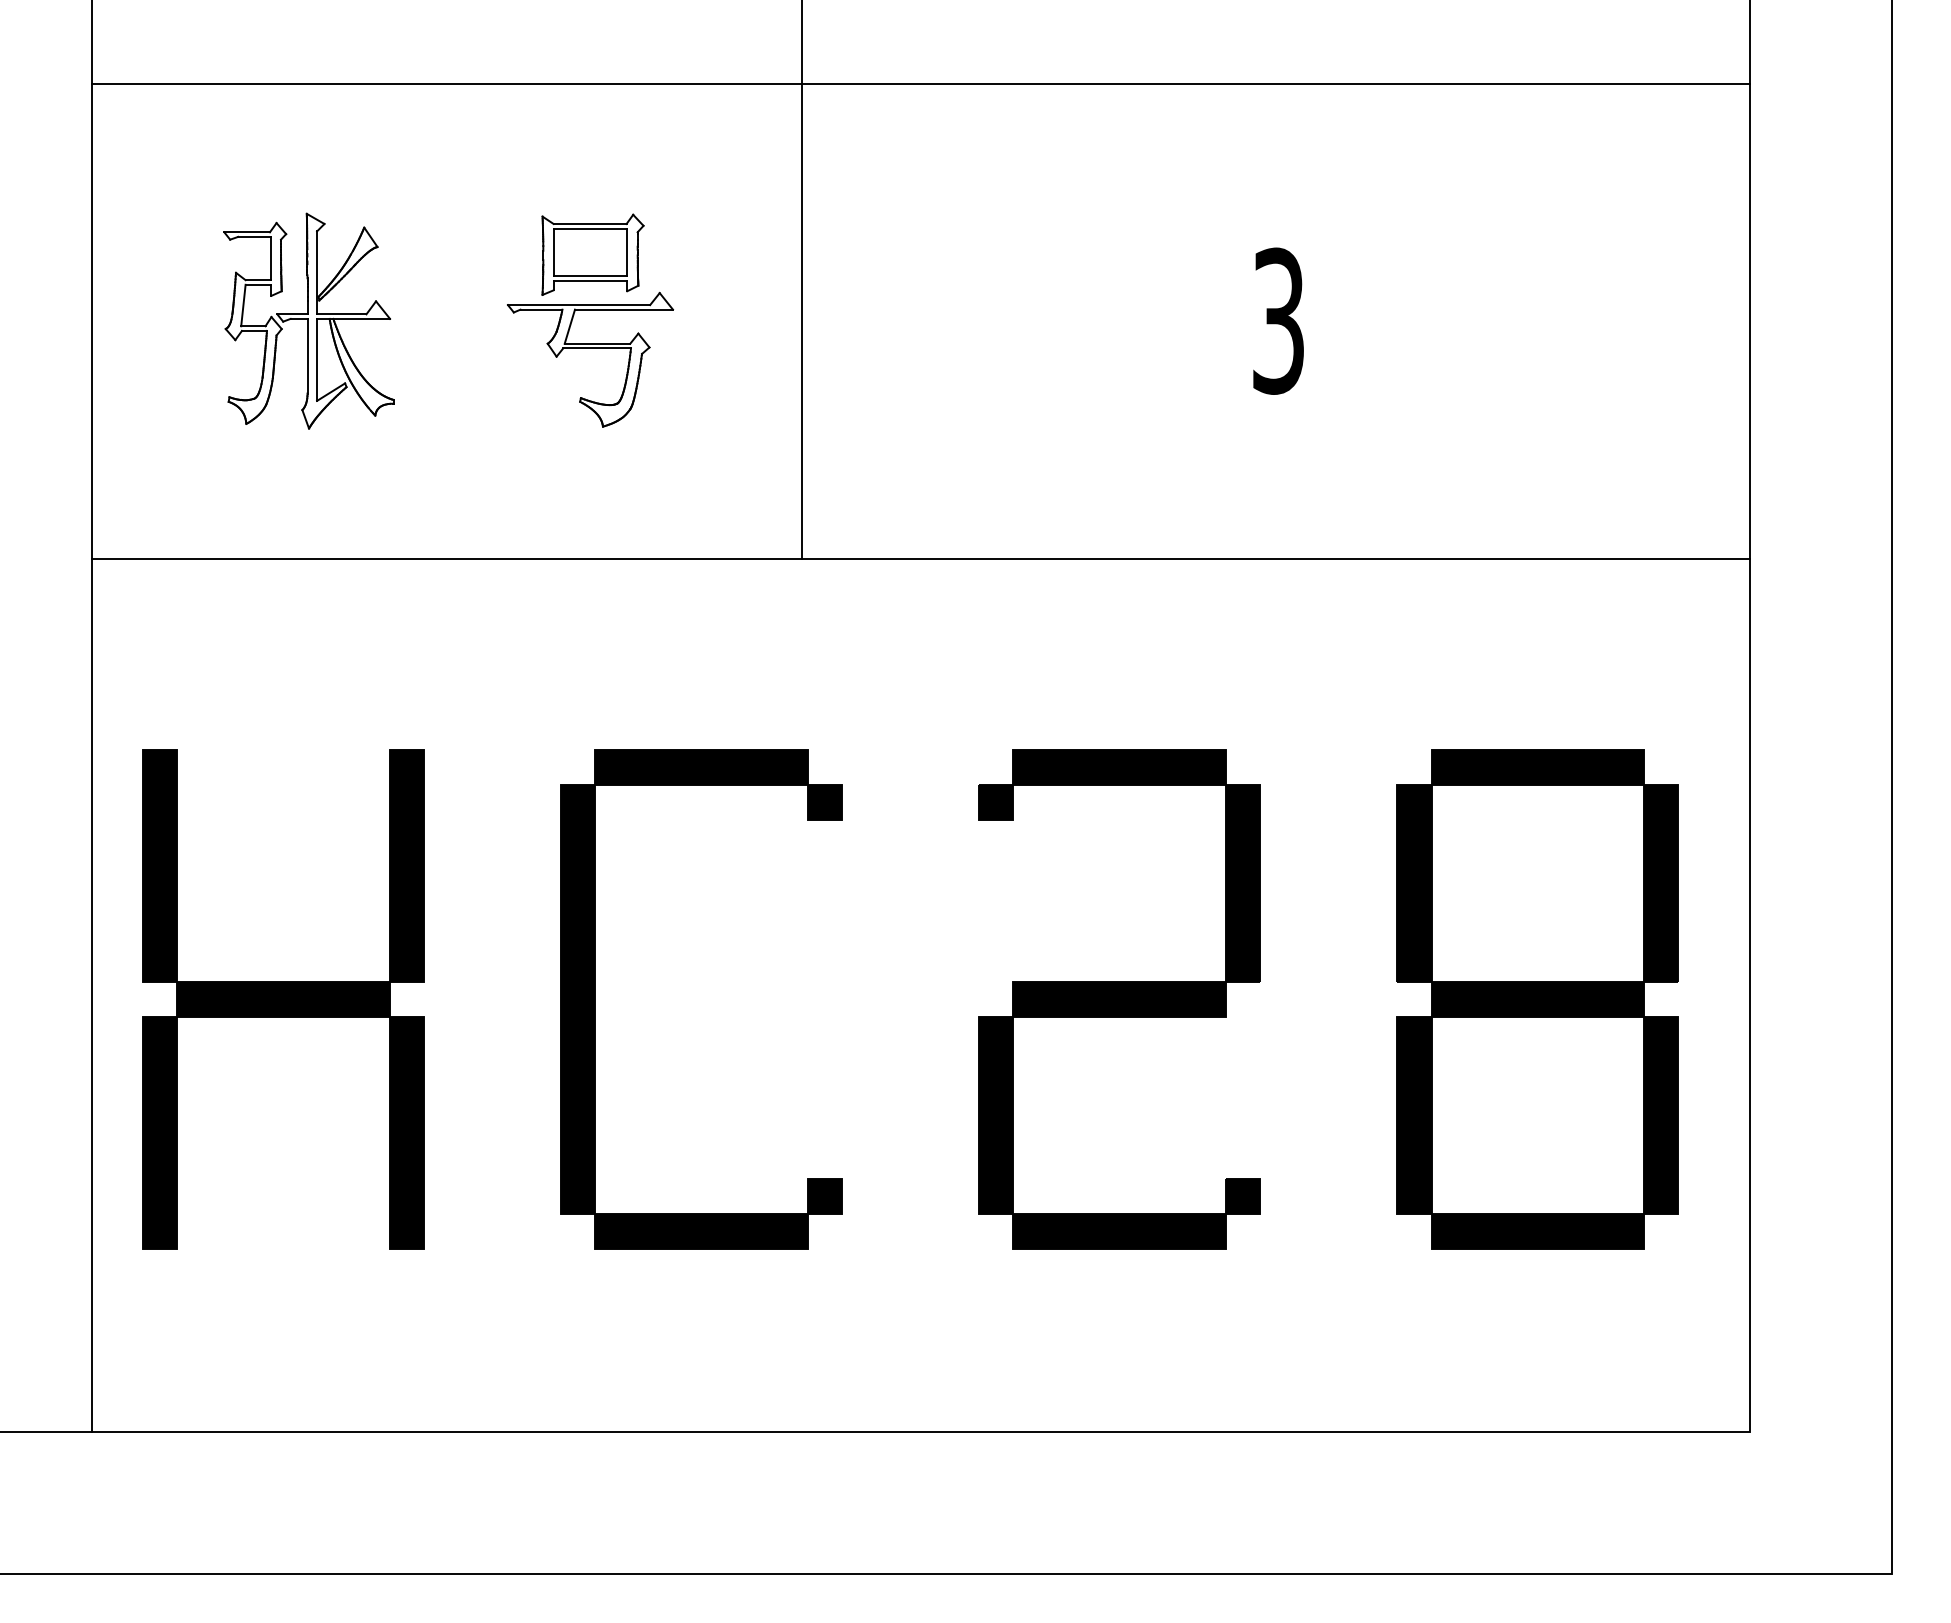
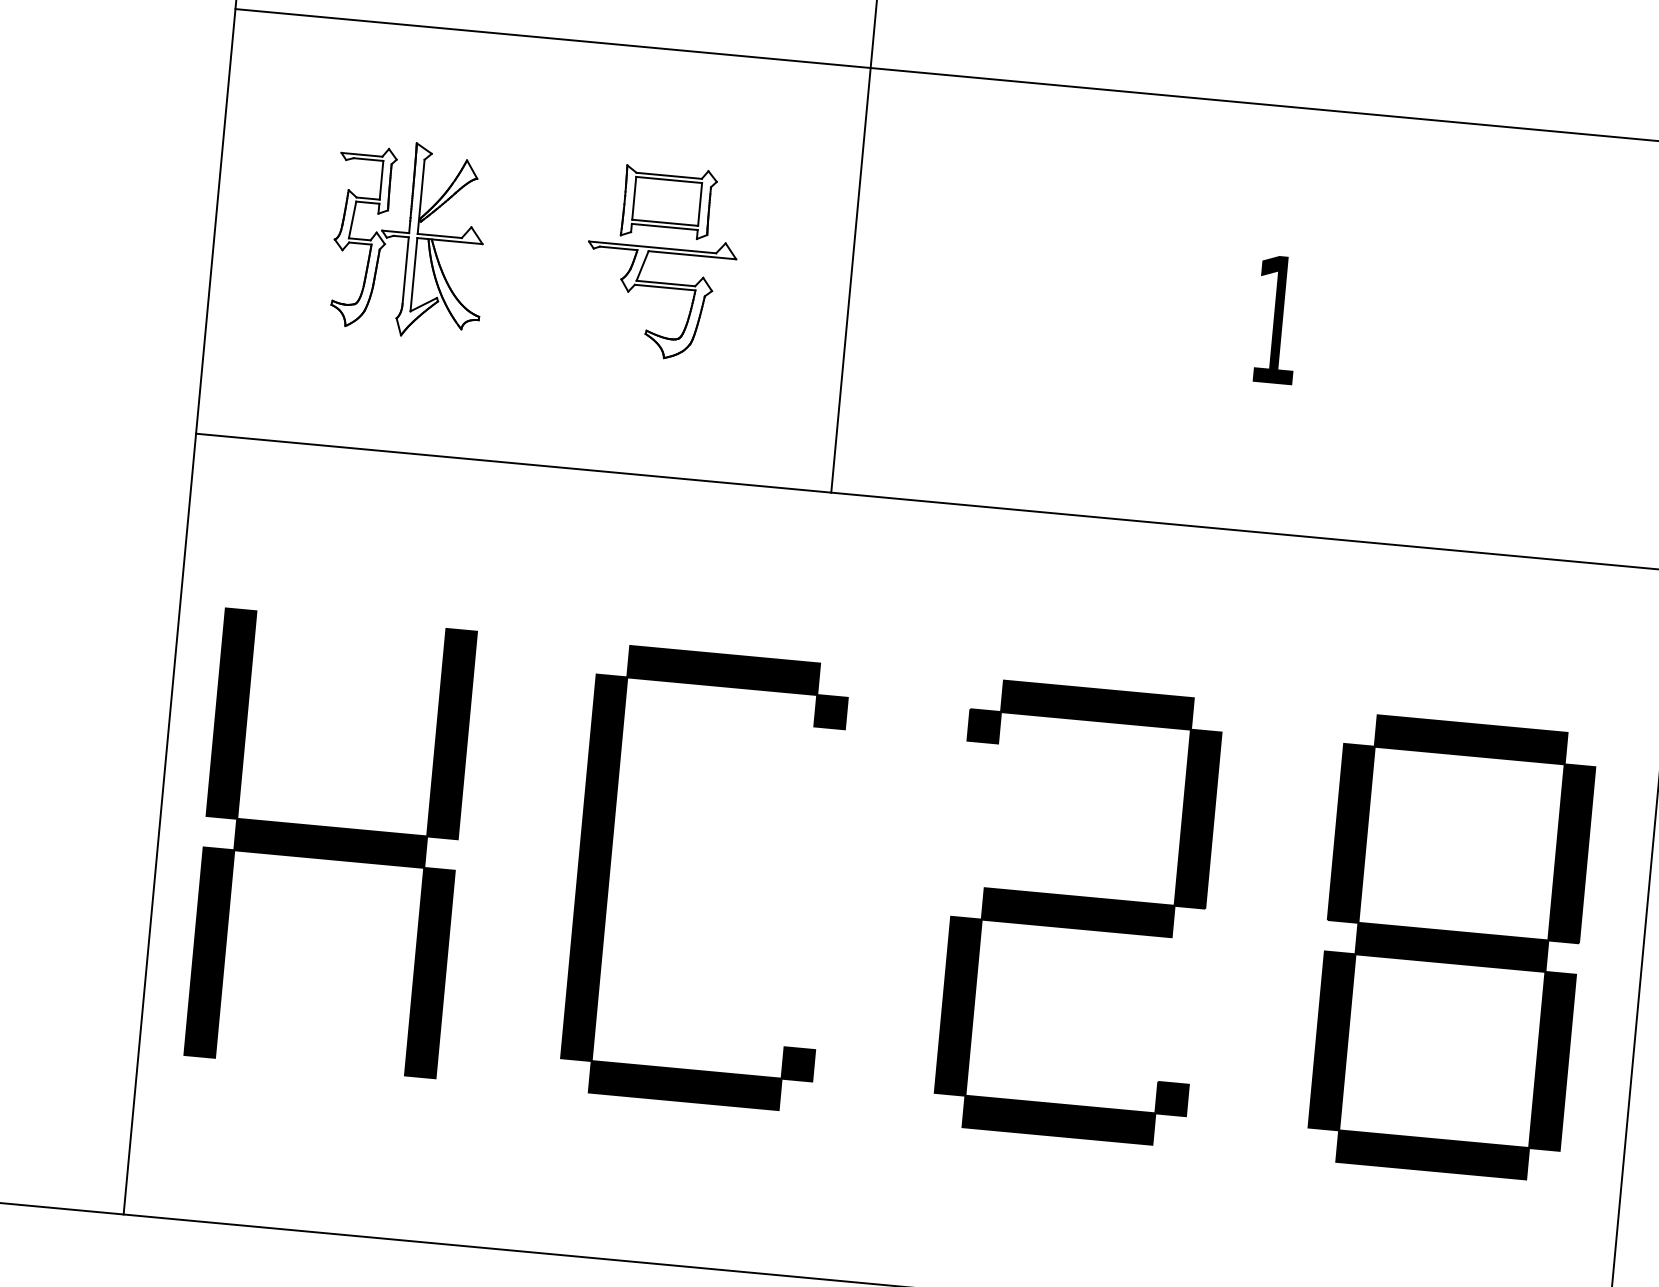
text: (1278, 320) -> (1276, 319), 3 -> 1

